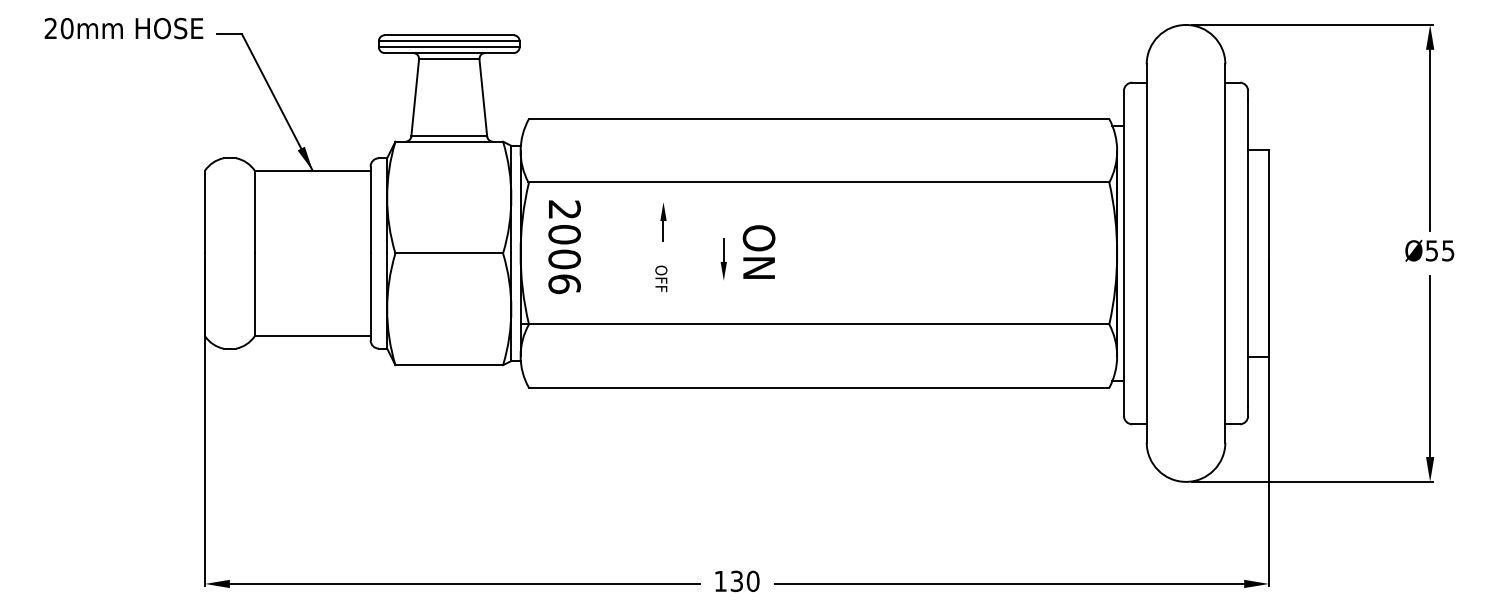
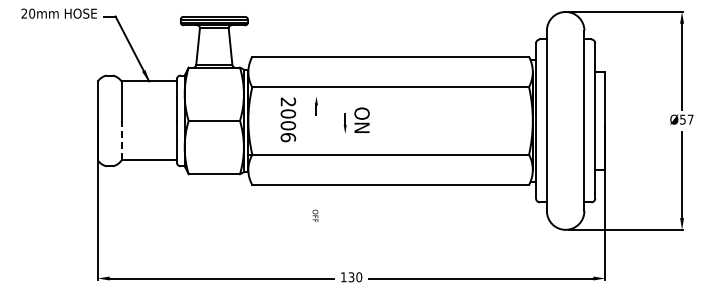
text: (564, 246) -> (288, 119), moved
text: (1447, 250) -> (690, 119), Ø55 -> Ø57
text: (661, 277) -> (315, 215), moved
line: (254, 294) -> (121, 140), solid -> dashed

